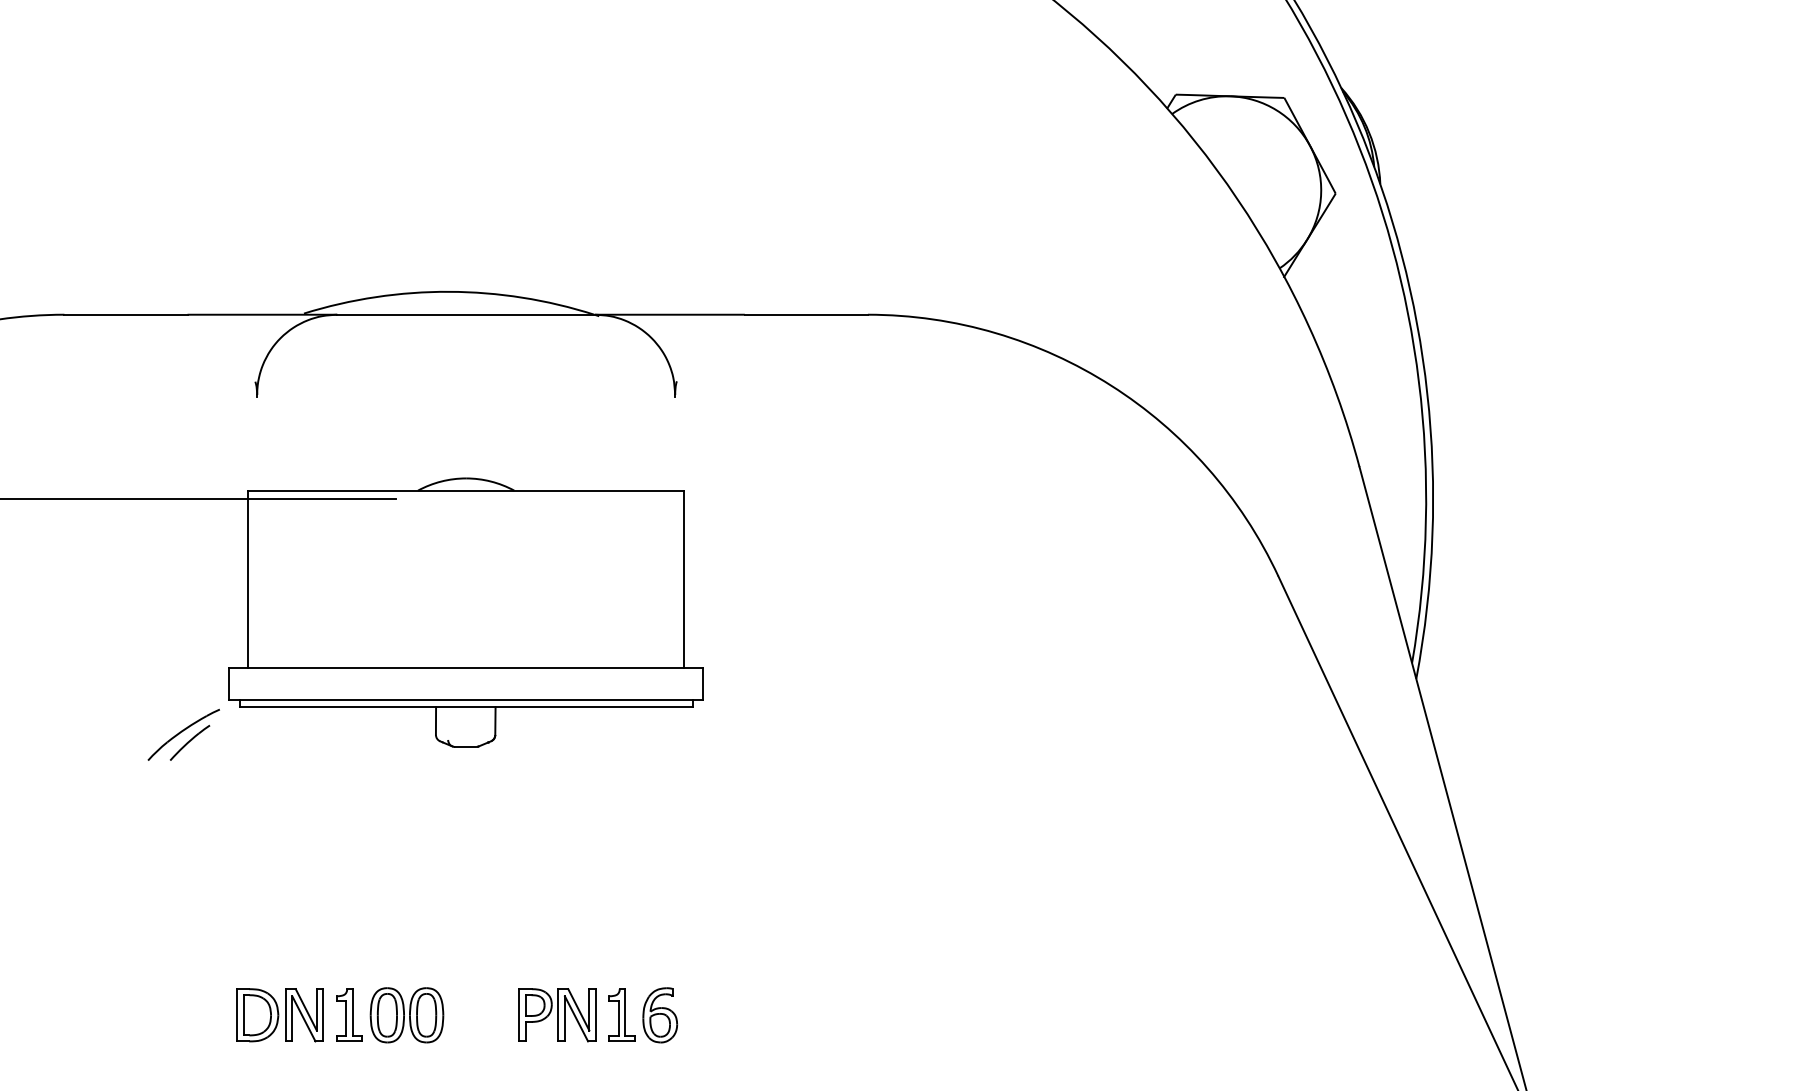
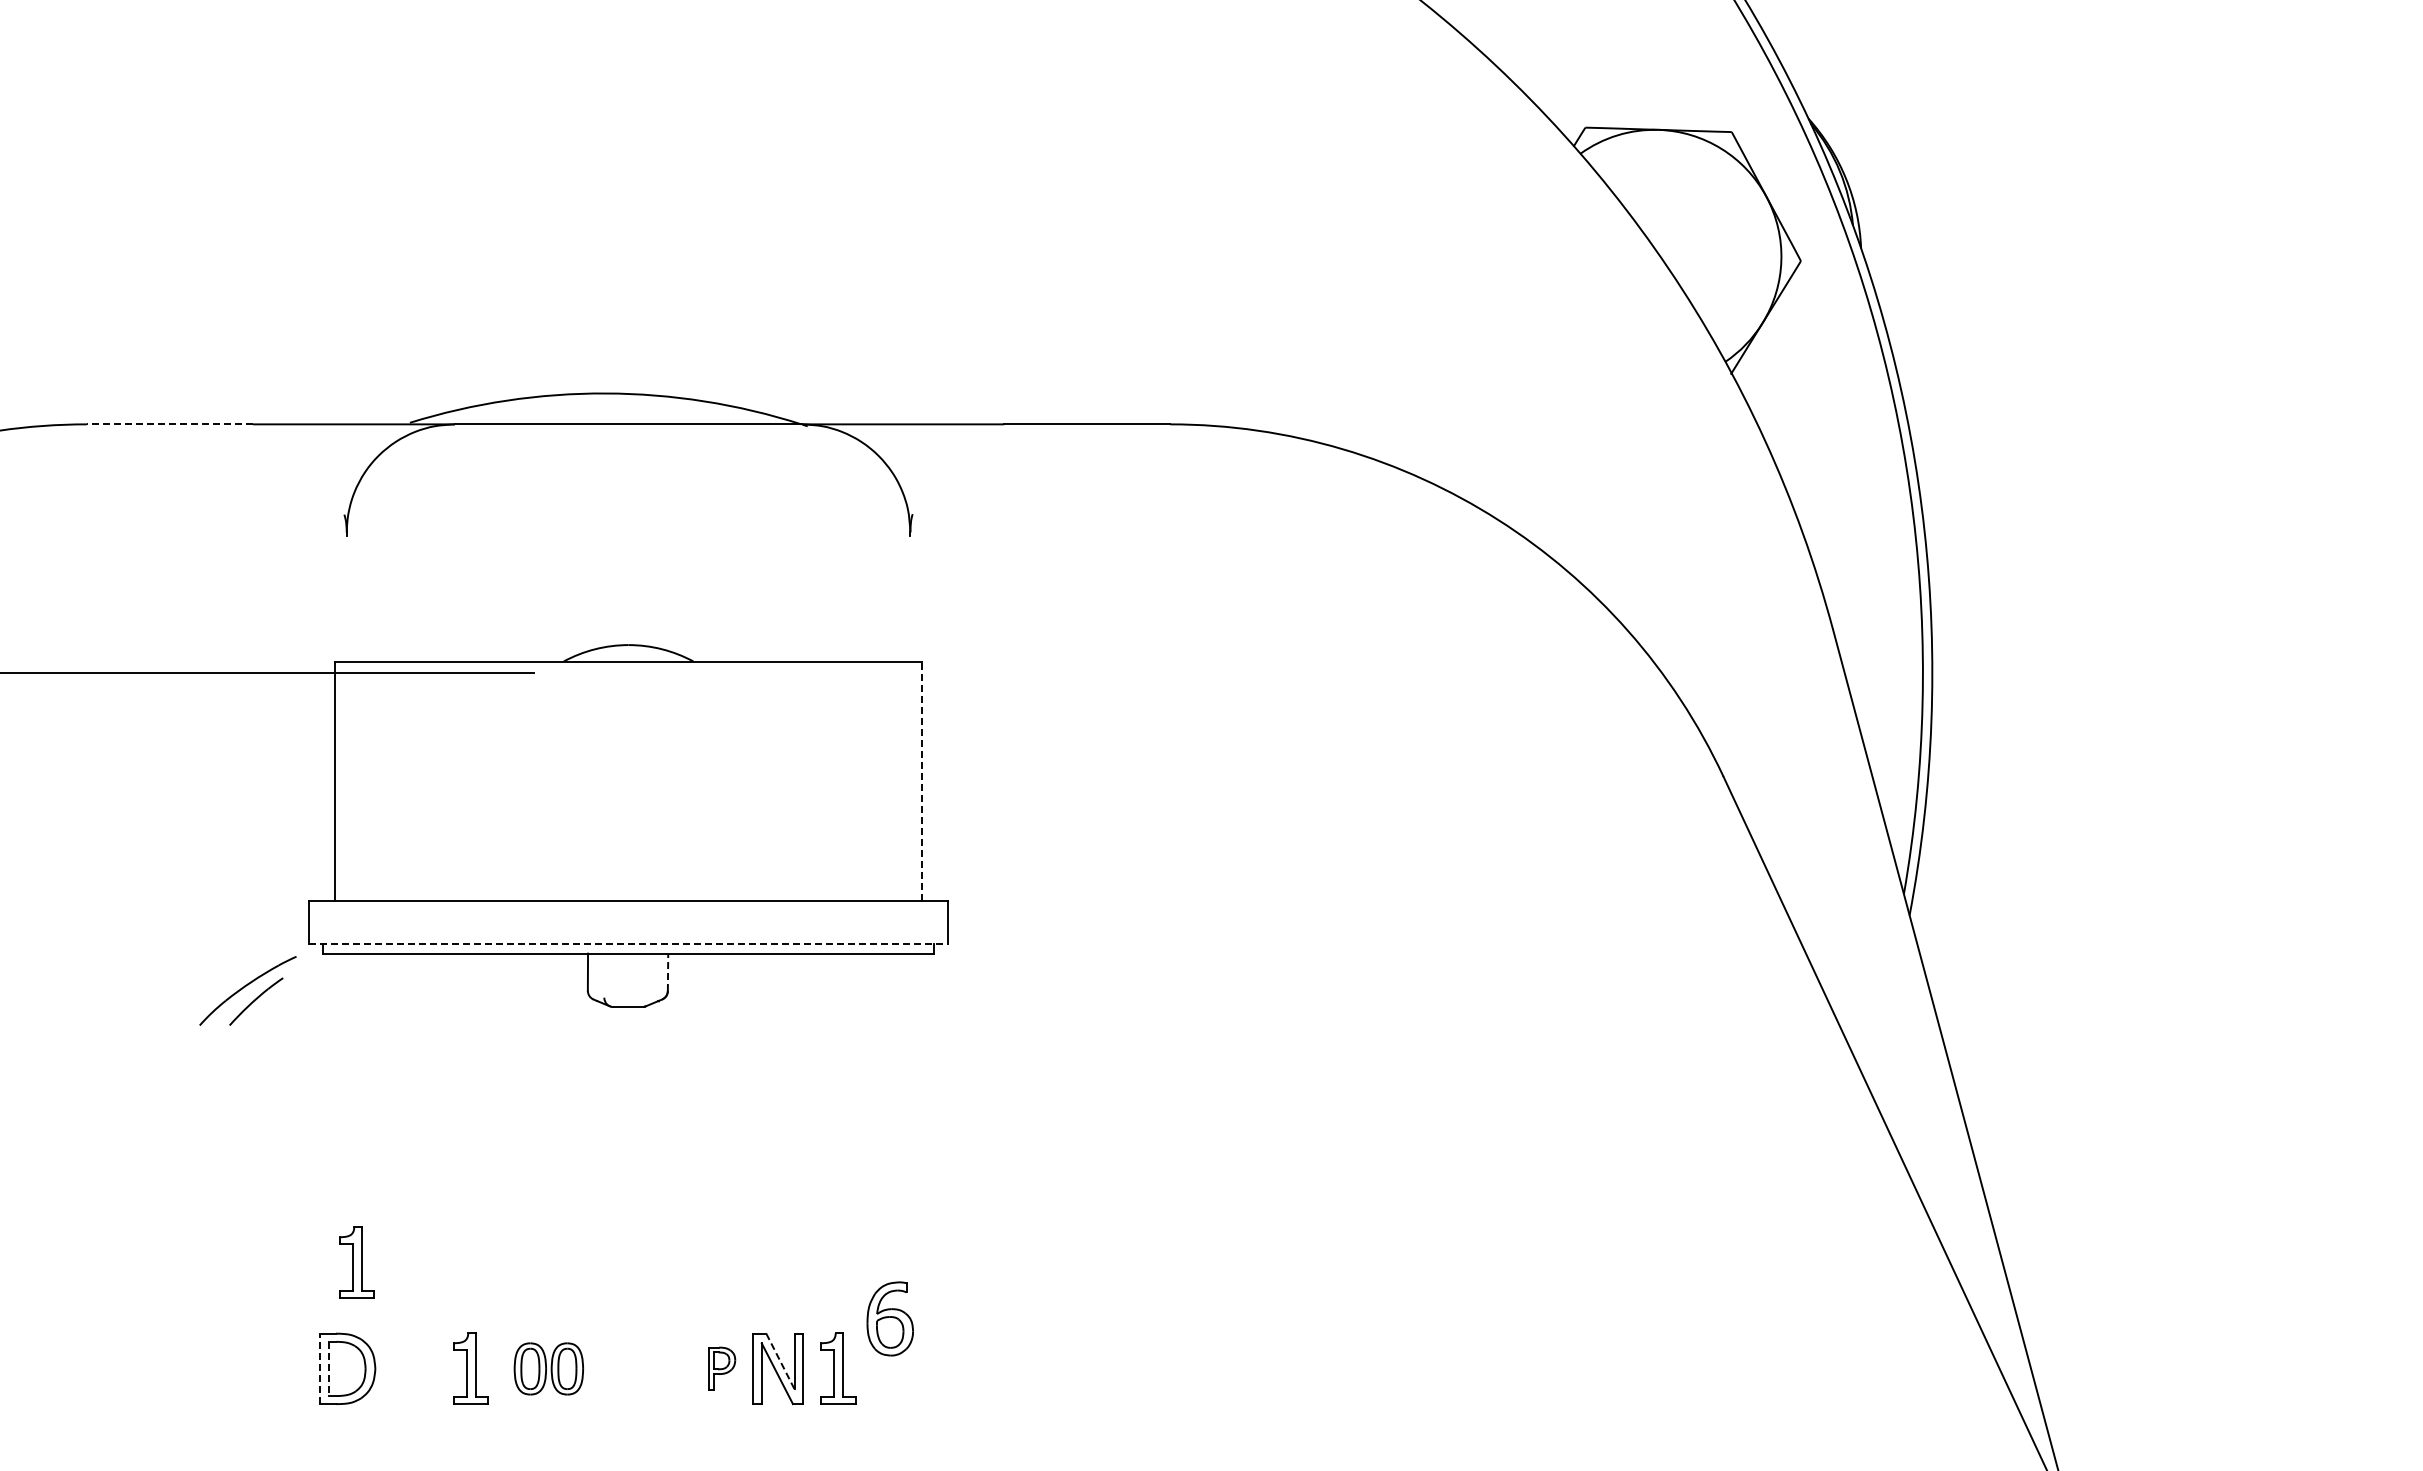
line: (125, 314) -> (169, 424), solid -> dashed
line: (684, 579) -> (922, 781), solid -> dashed
line: (466, 700) -> (629, 944), solid -> dashed
line: (495, 721) -> (668, 972), solid -> dashed
part: (264, 936) -> (356, 1262), added
line: (578, 1009) -> (780, 1361), solid -> dashed
line: (236, 1014) -> (319, 1368), solid -> dashed
part: (304, 1014) -> (410, 1368), removed
part: (406, 1014) -> (548, 1368), size x0.7
part: (535, 1014) -> (721, 1368), size x0.6
part: (659, 1014) -> (889, 1318), moved
line: (244, 1015) -> (329, 1369), solid -> dashed

